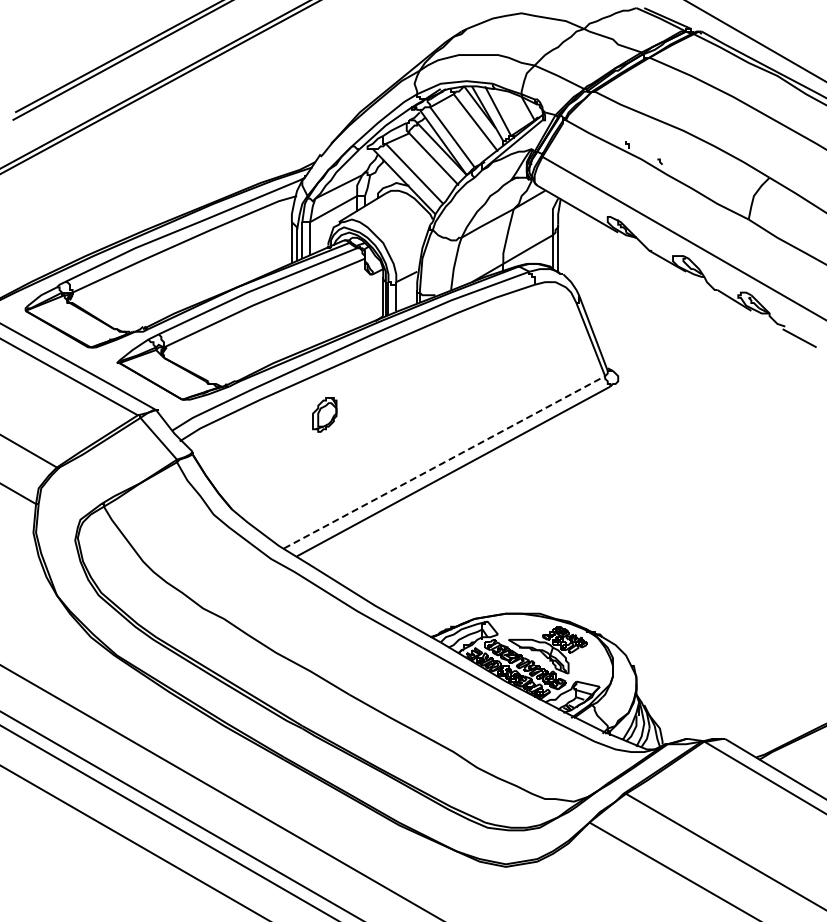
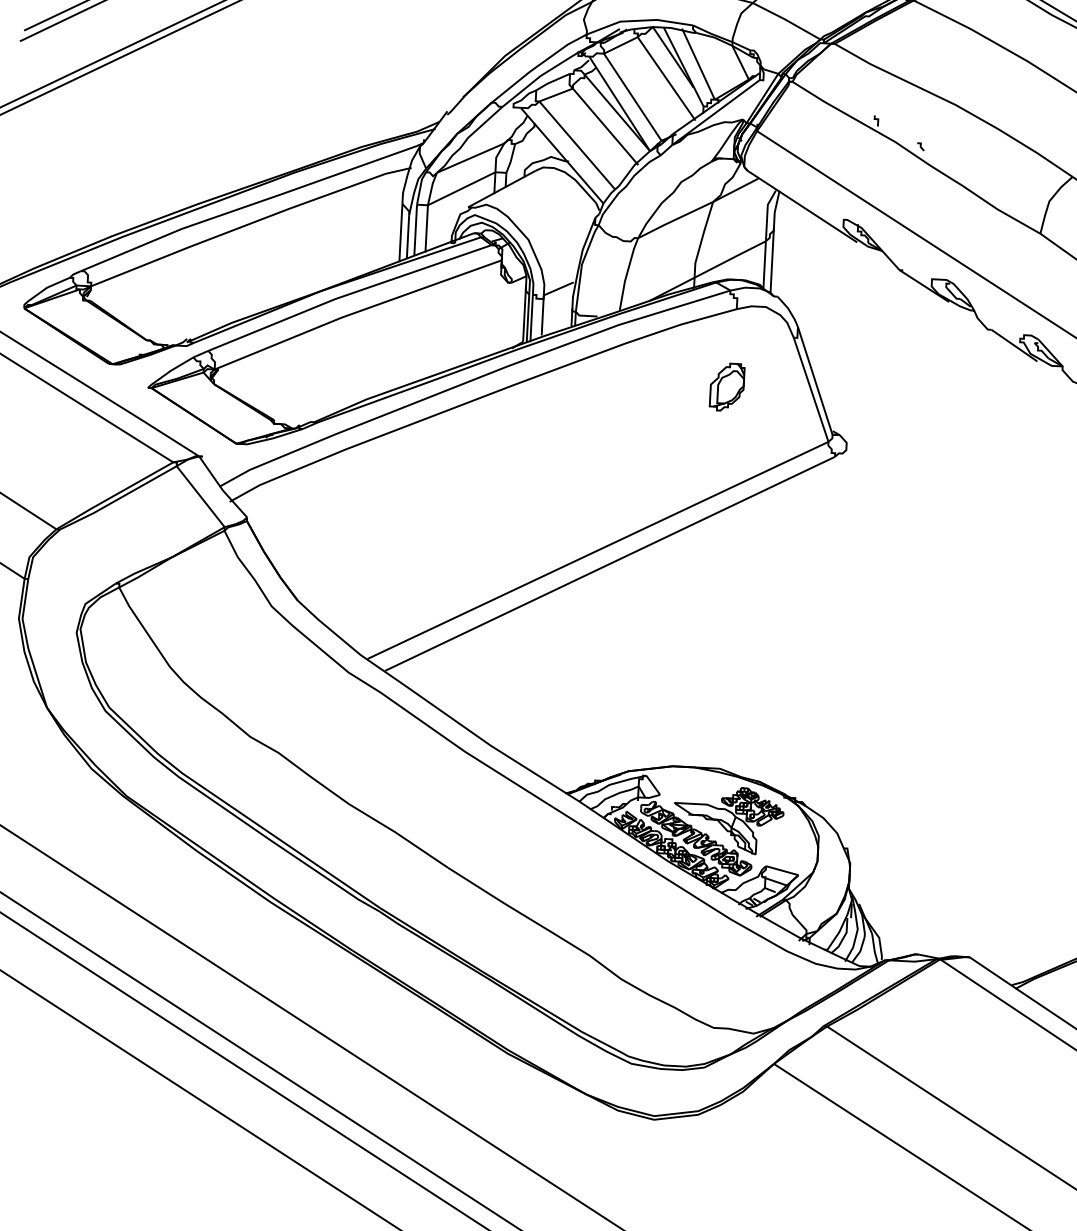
part: (324, 414) -> (726, 386), moved
line: (445, 462) -> (599, 550), dashed -> solid

